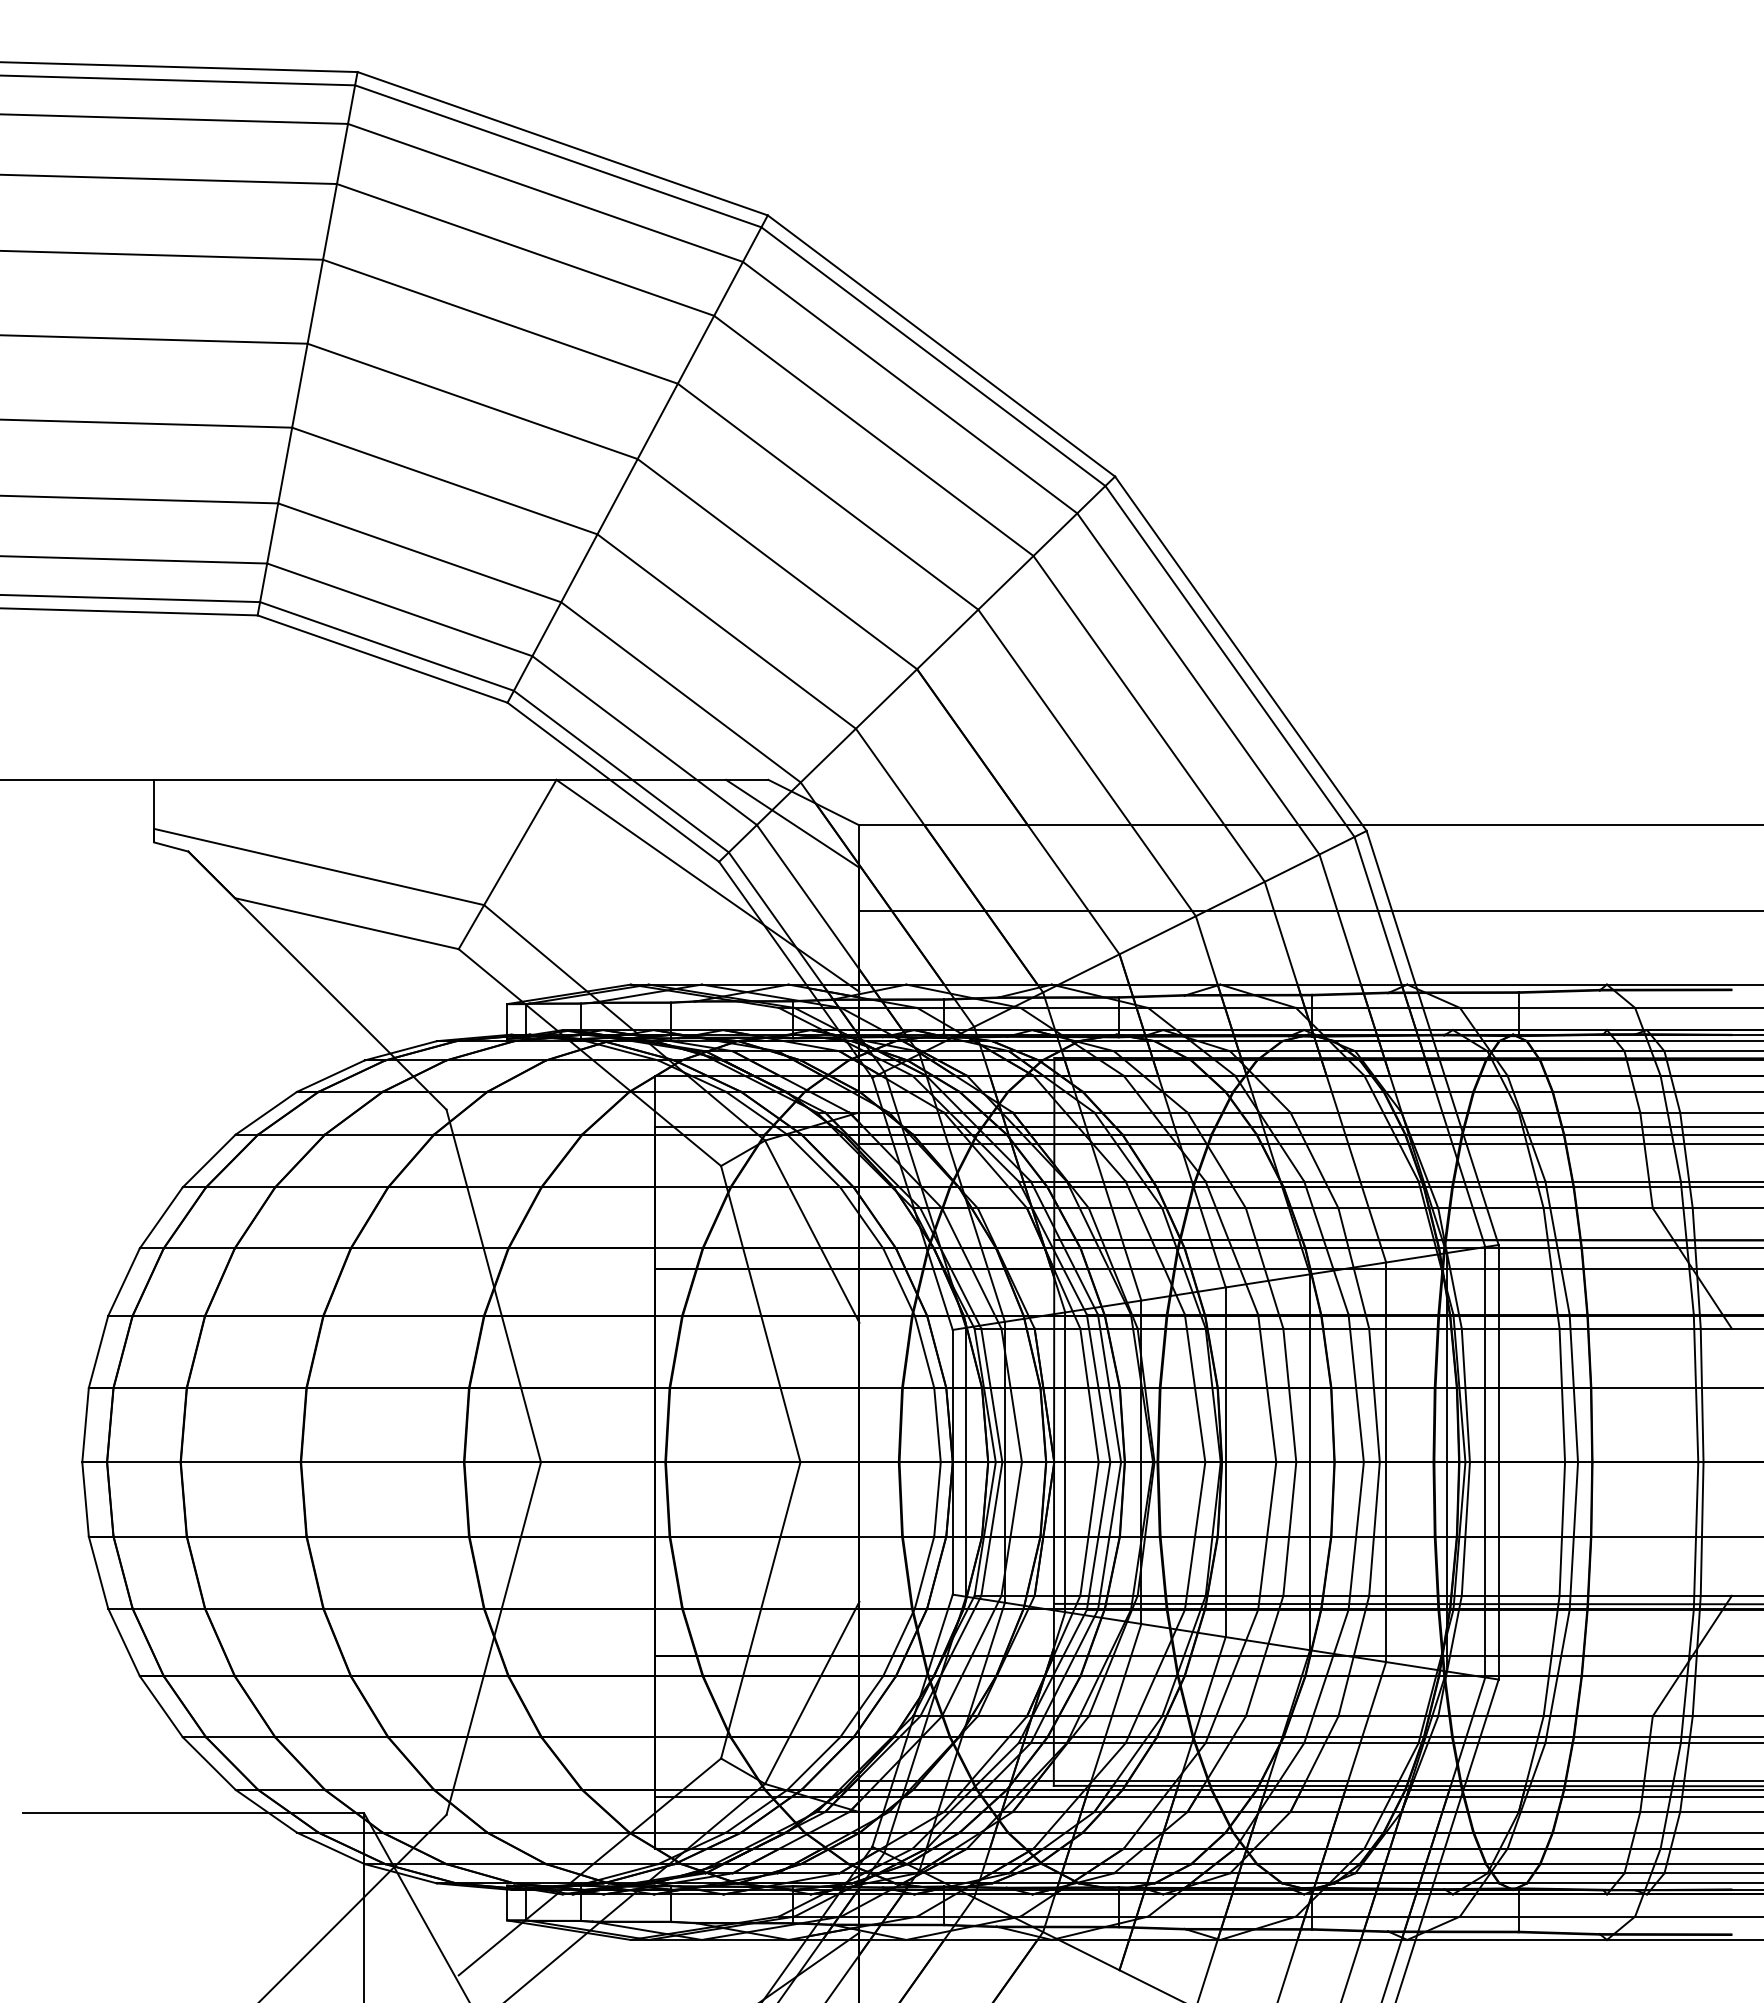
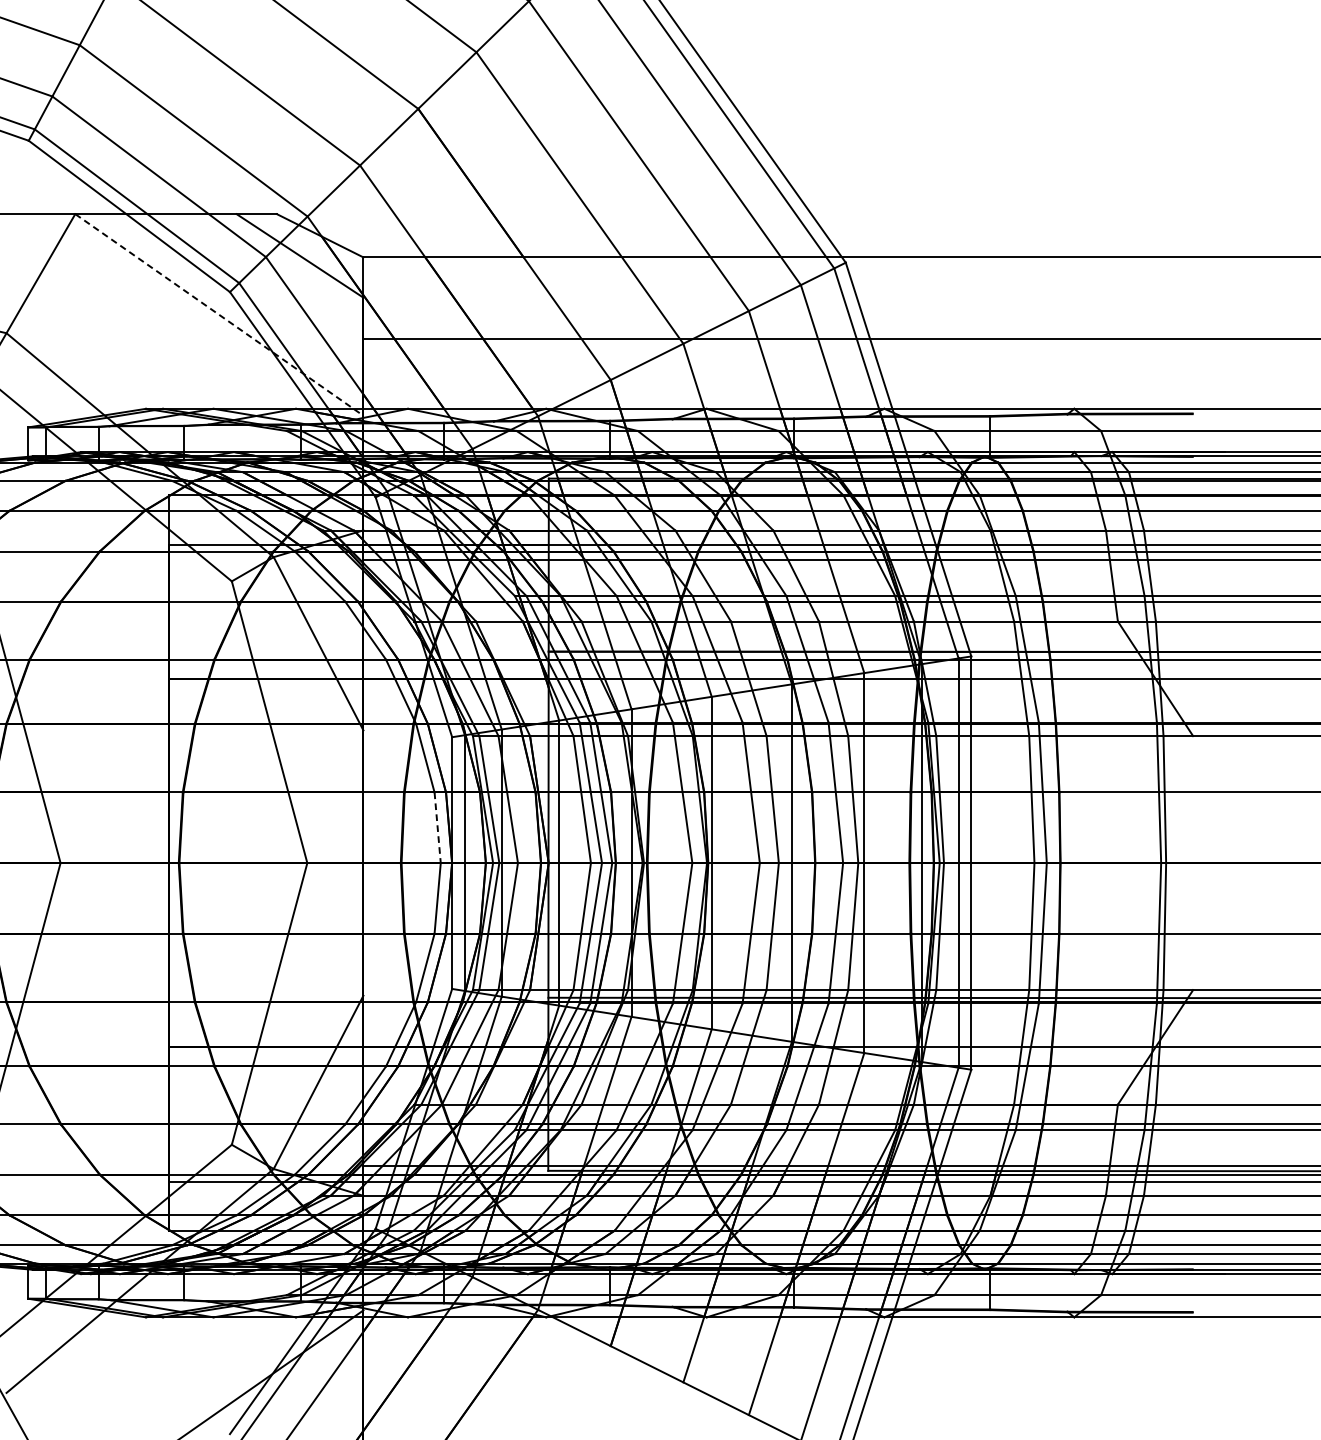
line: (707, 885) -> (218, 314), solid -> dashed
line: (937, 1425) -> (437, 828), solid -> dashed

